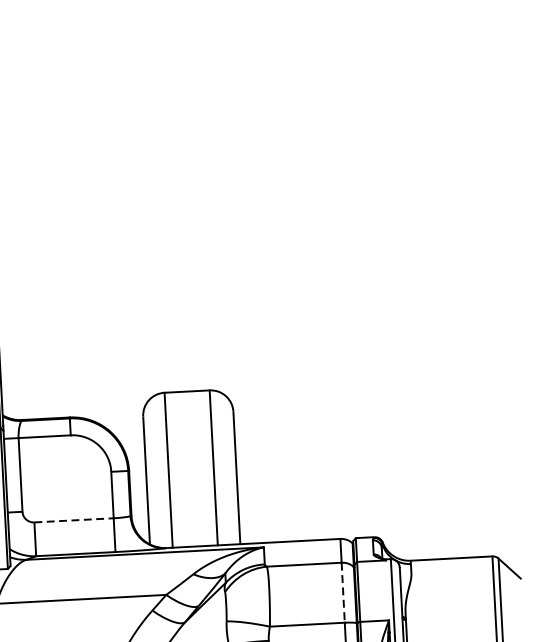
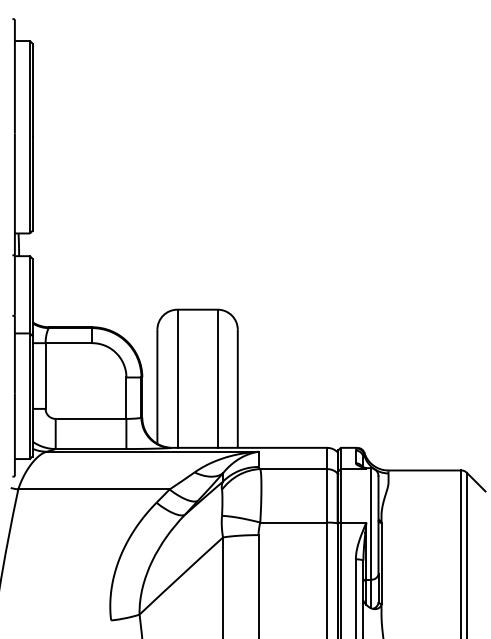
line: (74, 519) -> (91, 418), dashed -> solid
line: (343, 592) -> (327, 495), dashed -> solid

